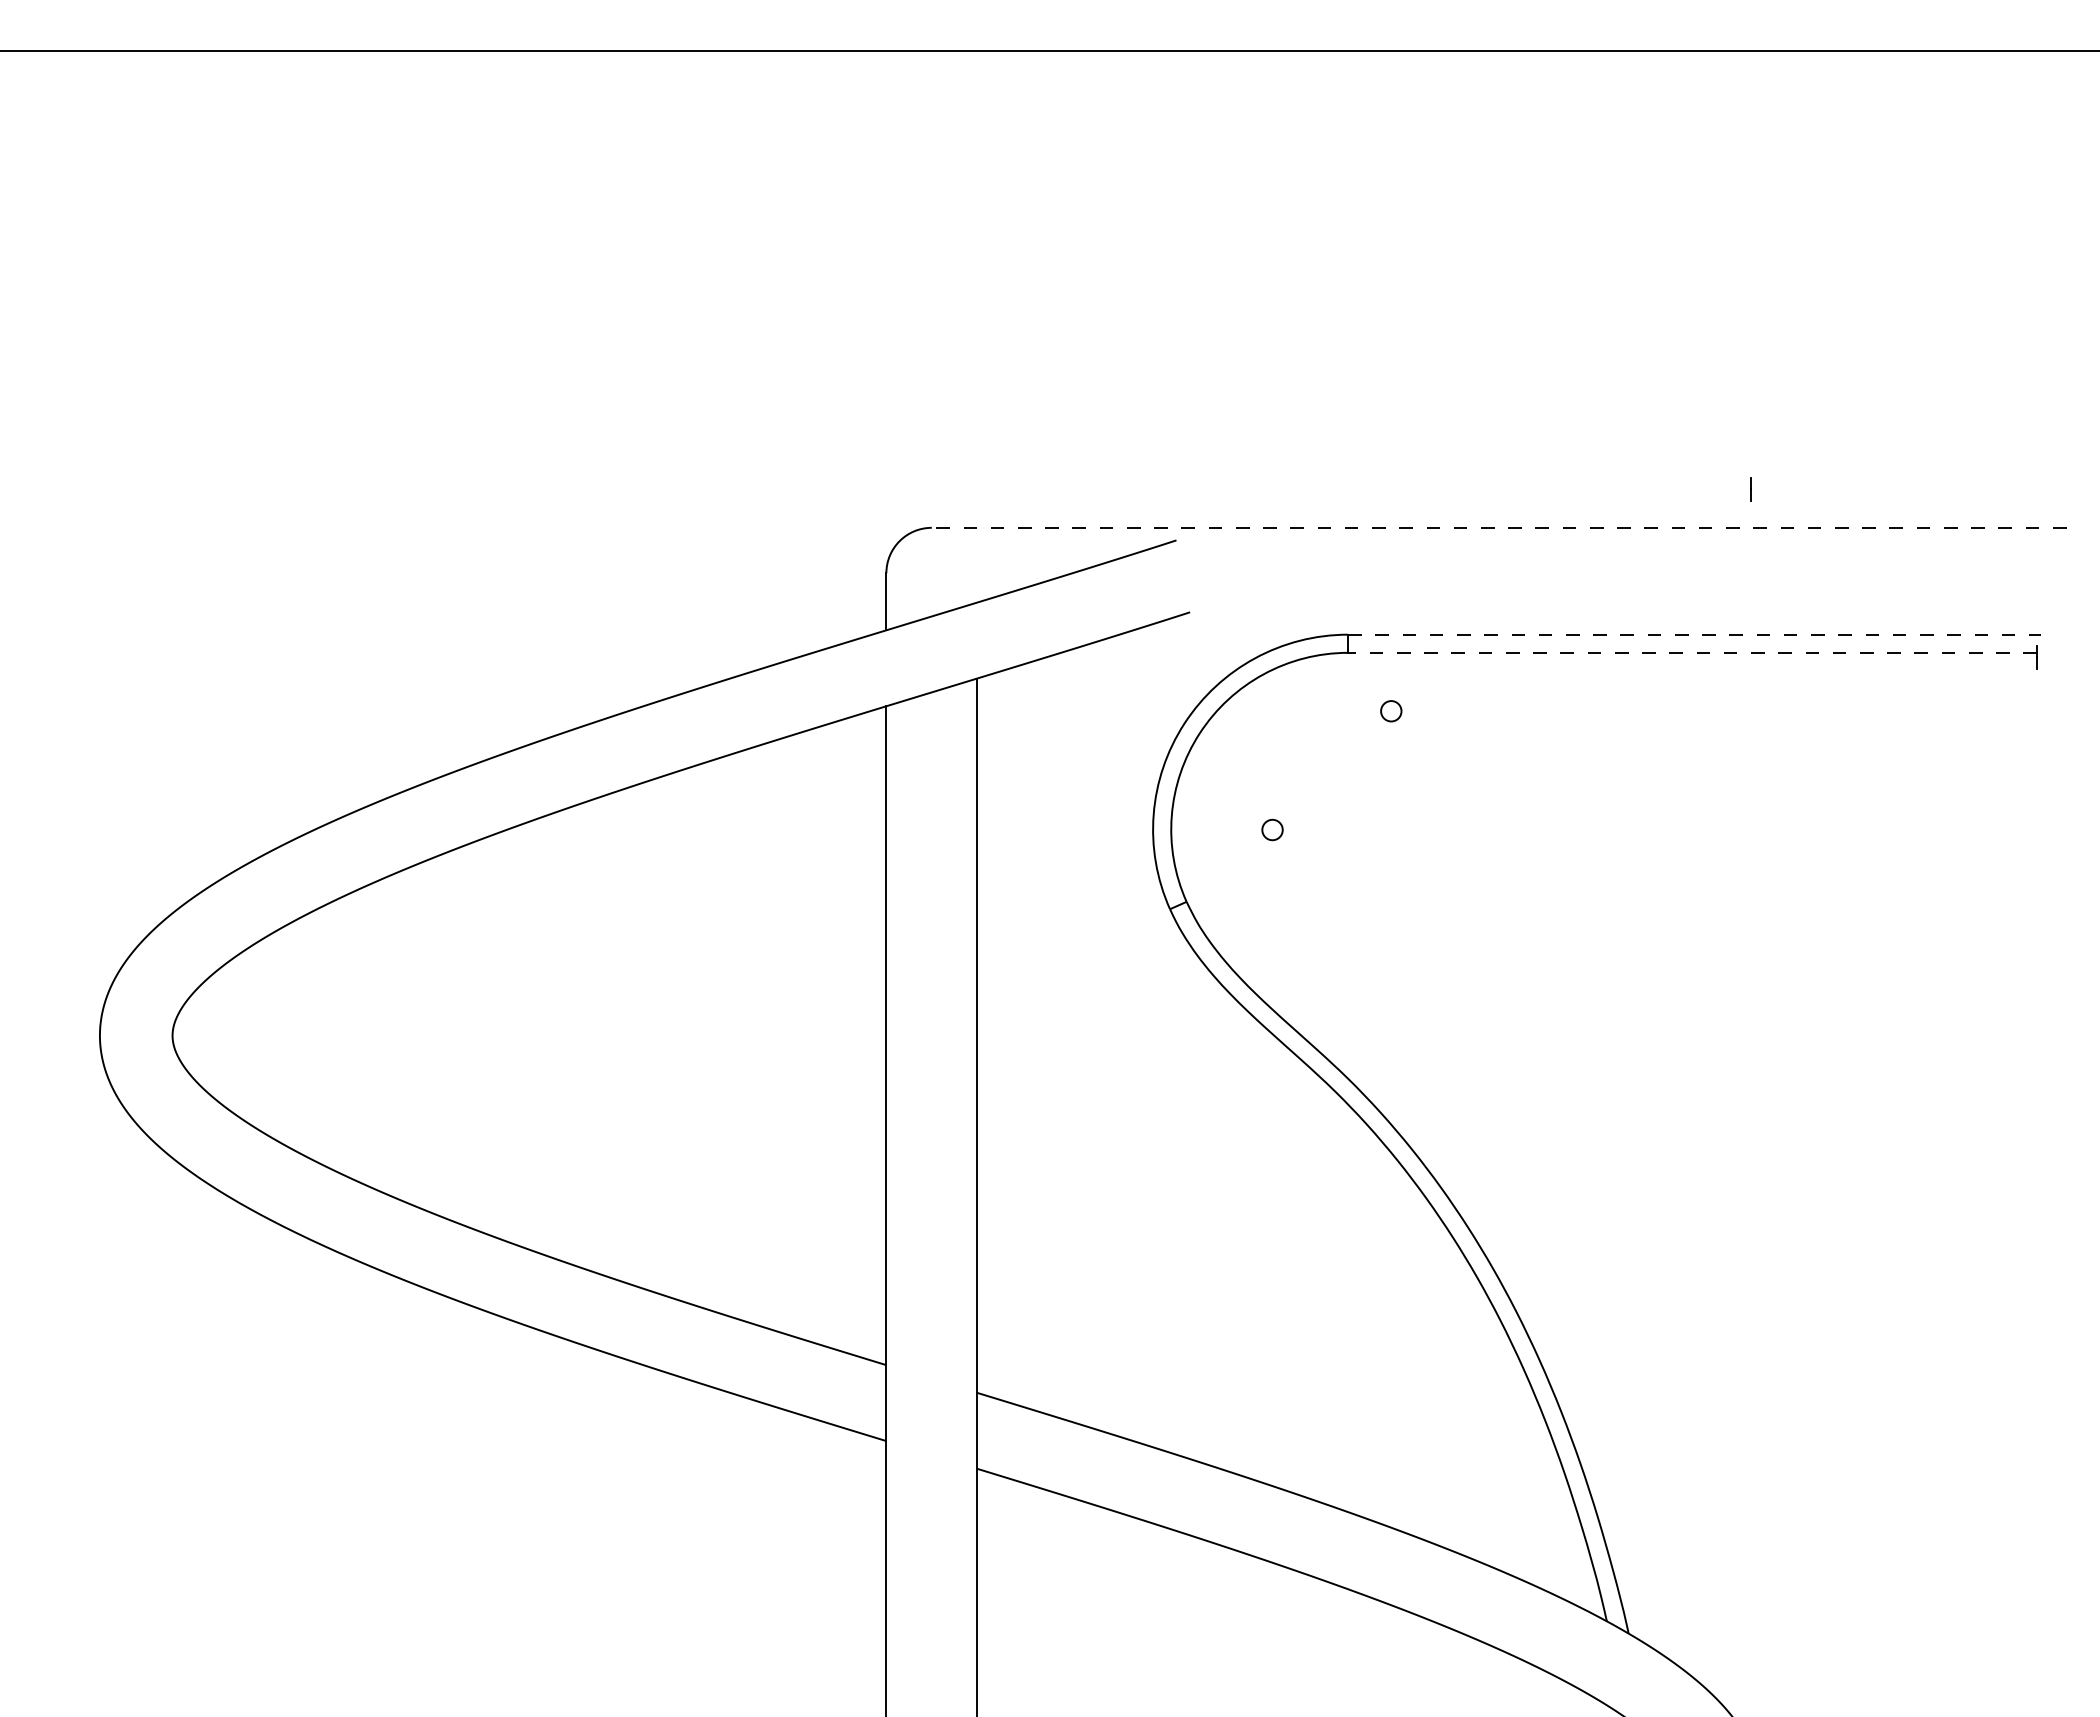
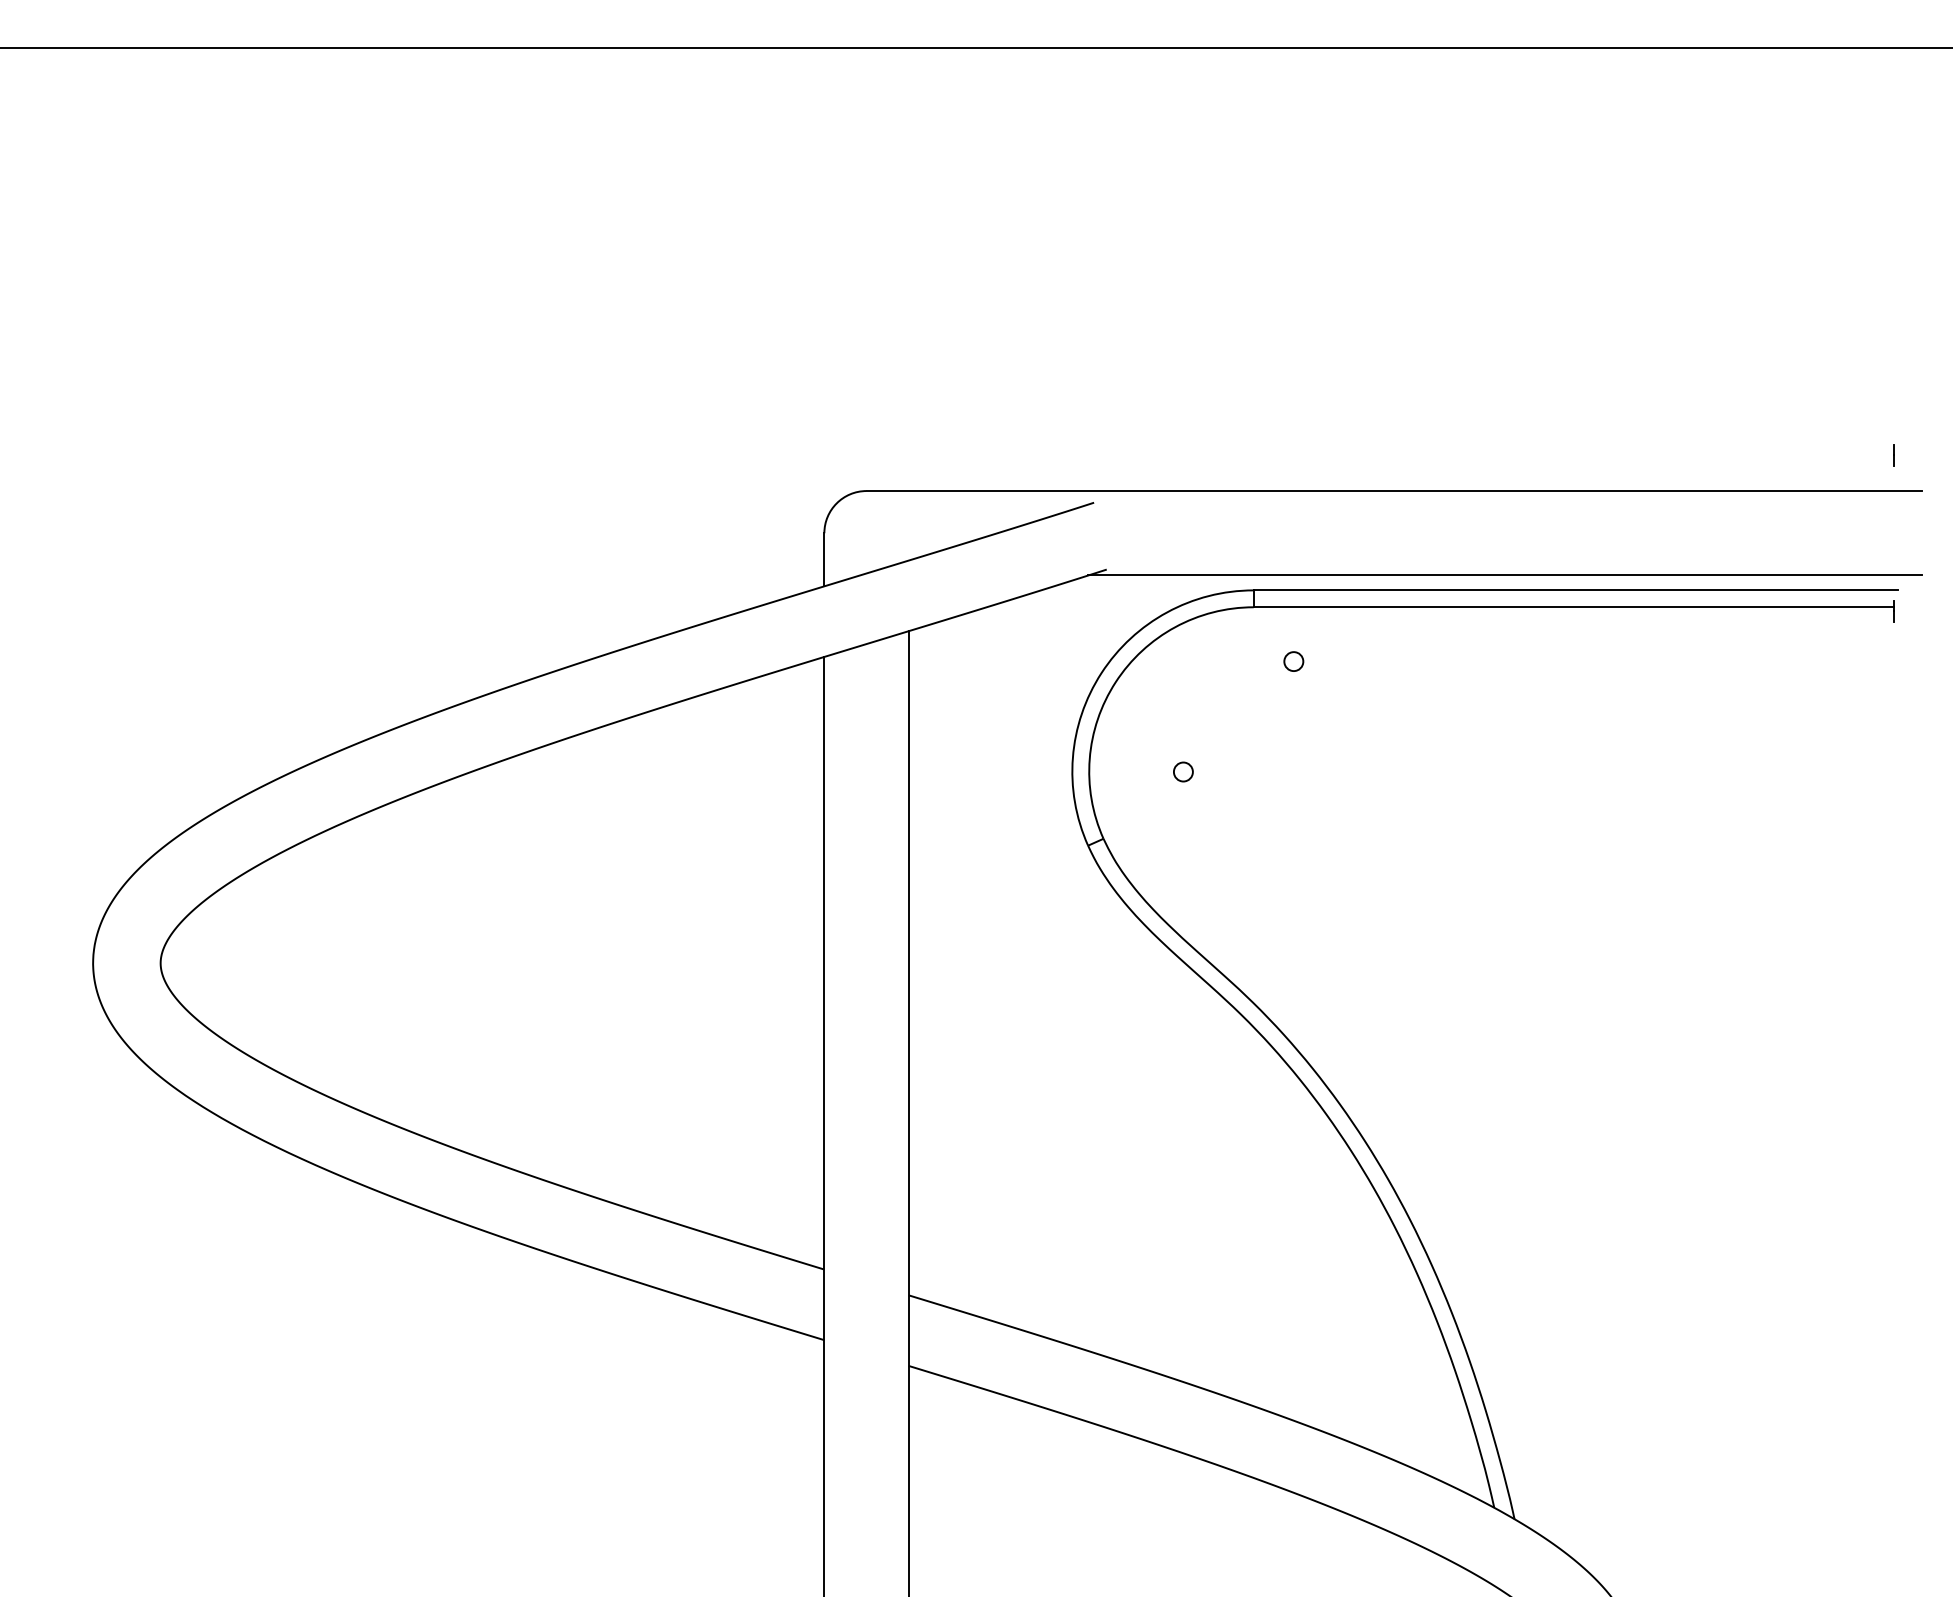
line: (1750, 489) -> (1893, 455), moved
line: (1498, 527) -> (1393, 490), dashed -> solid
line: (1618, 618) -> (1505, 575), added
line: (1694, 634) -> (1575, 590), dashed -> solid
line: (1692, 652) -> (1573, 606), dashed -> solid

